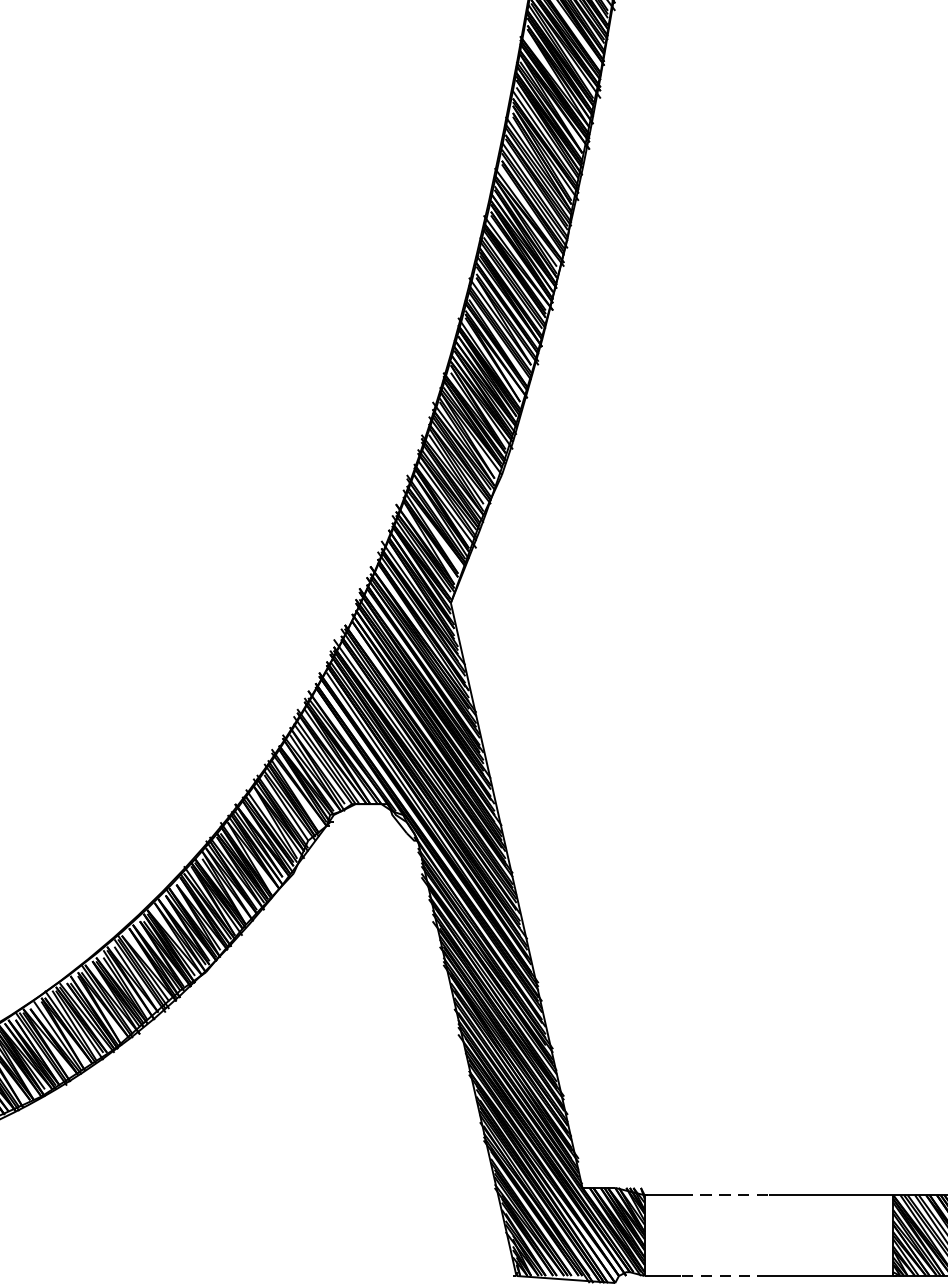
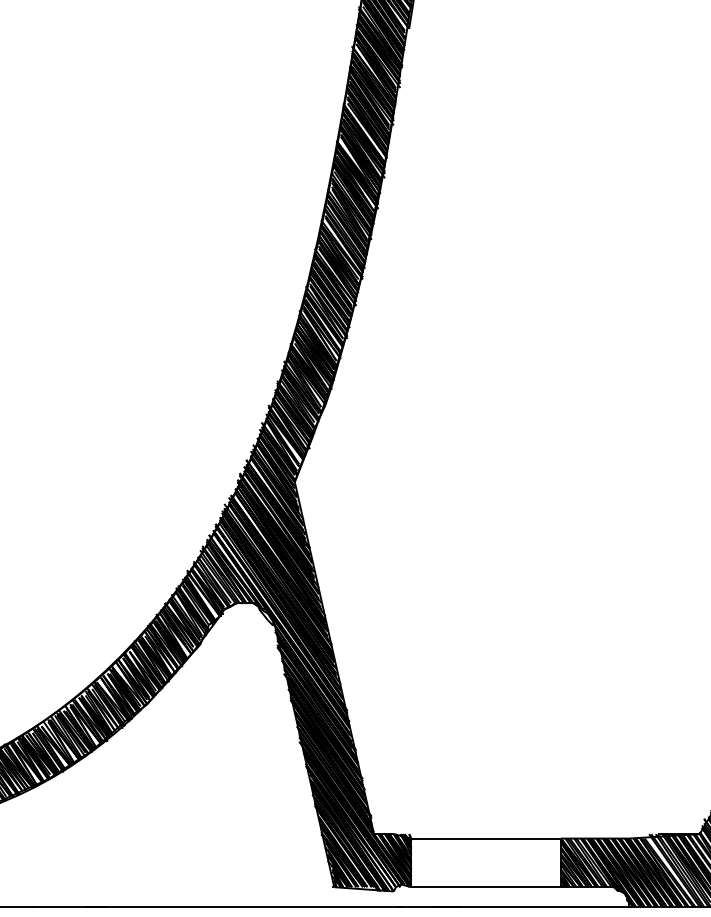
line: (724, 1195) -> (459, 838), dashed -> solid
line: (724, 1276) -> (459, 887), dashed -> solid

